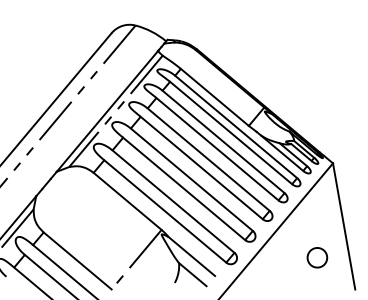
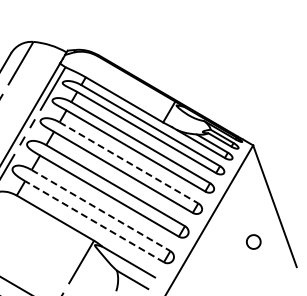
line: (208, 159) -> (128, 162), solid -> dashed
line: (173, 201) -> (101, 210), solid -> dashed
line: (165, 211) -> (94, 221), solid -> dashed
part: (317, 257) -> (253, 241), size x0.7

